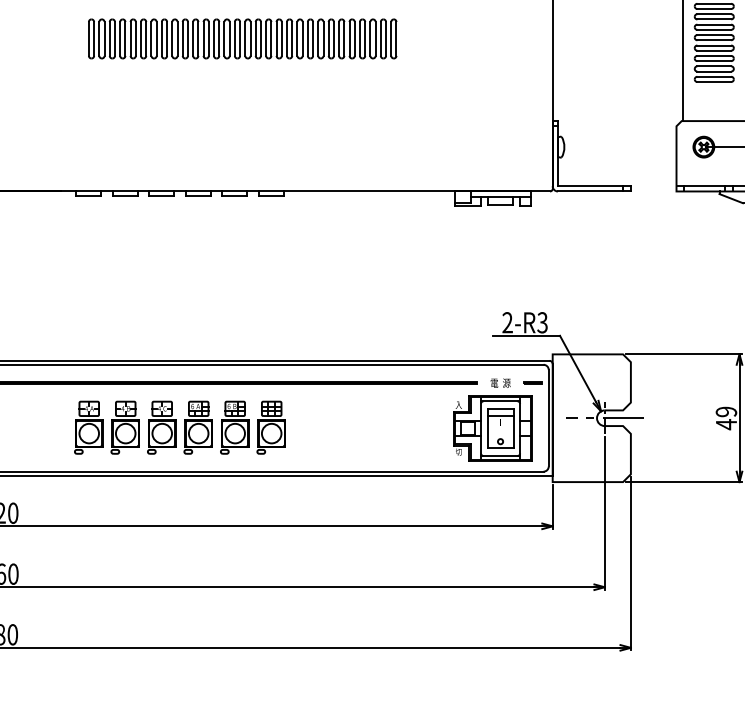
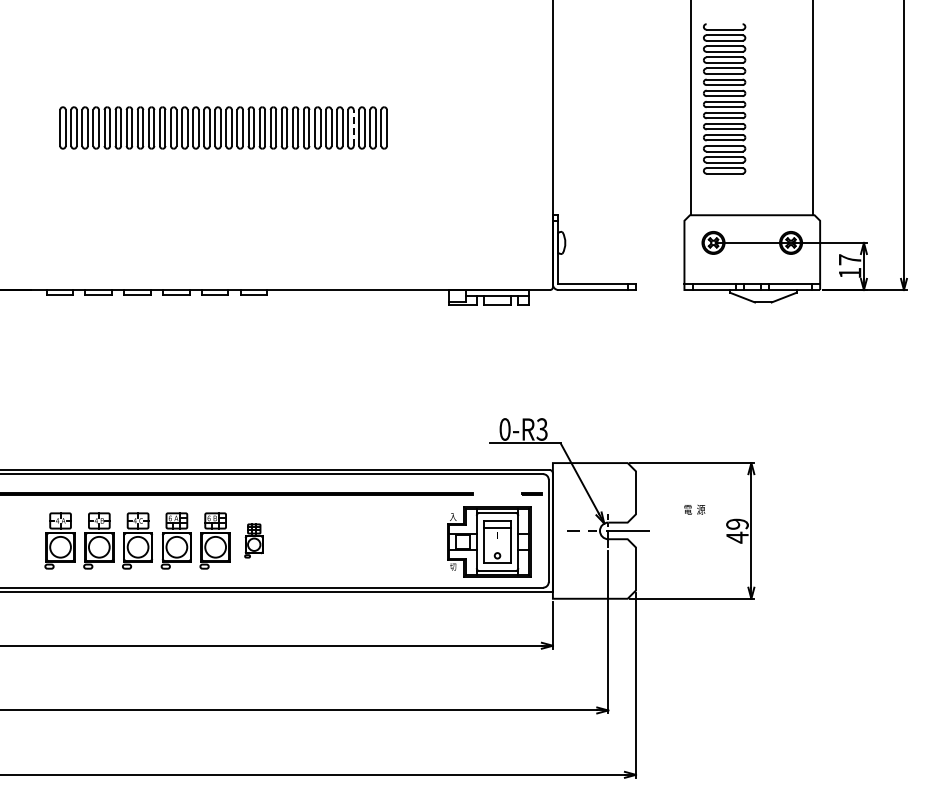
line: (364, 39) -> (353, 128), solid -> dashed
text: (507, 322) -> (504, 429), 2-R3 -> 0-R3
text: (500, 383) -> (694, 509), moved
part: (270, 427) -> (253, 540), size x0.6

